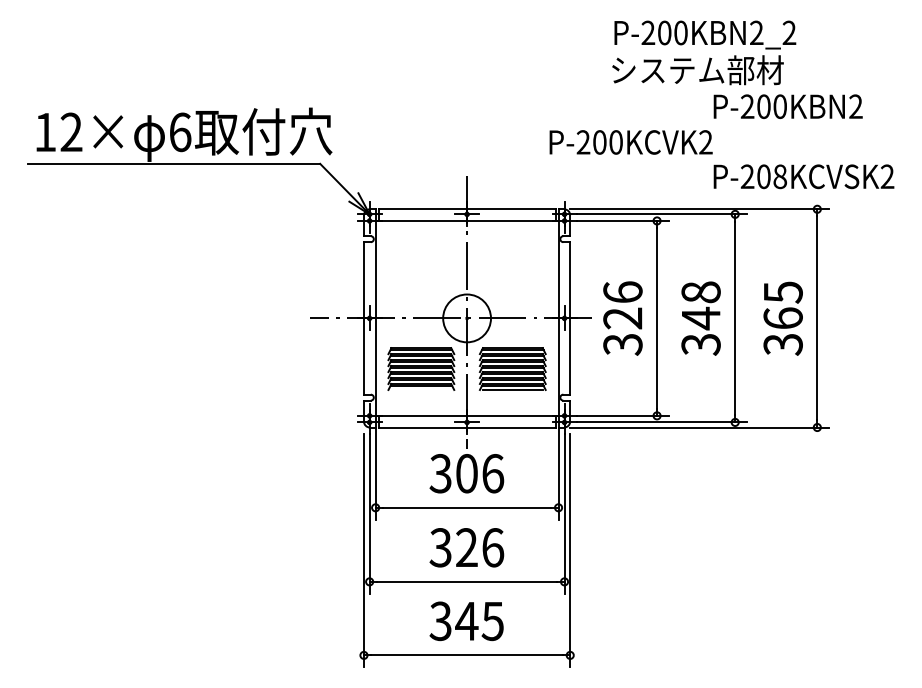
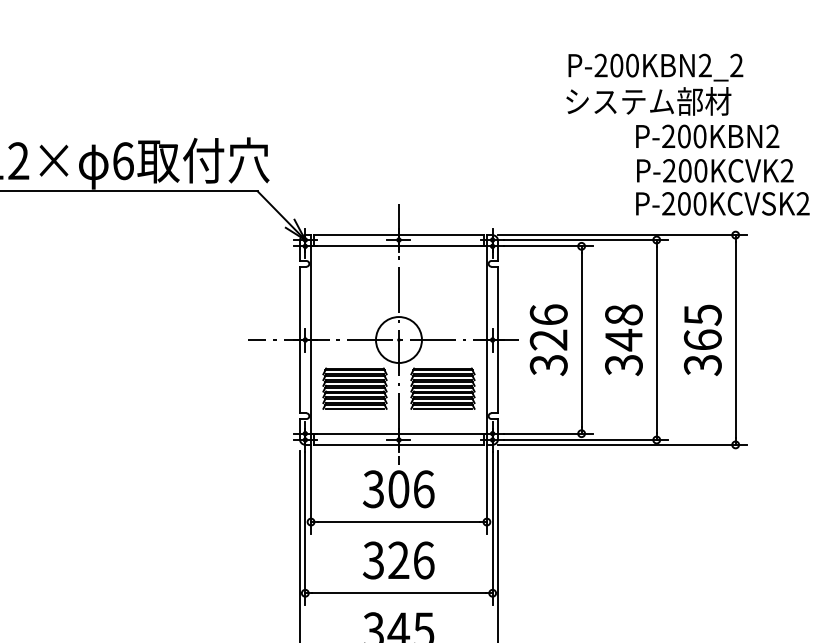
text: (704, 52) -> (655, 84), moved
text: (630, 142) -> (714, 170), moved
text: (779, 176) -> (699, 203), P-208KCVSK2 -> P-200KCVSK2
line: (421, 389) -> (355, 408), added

